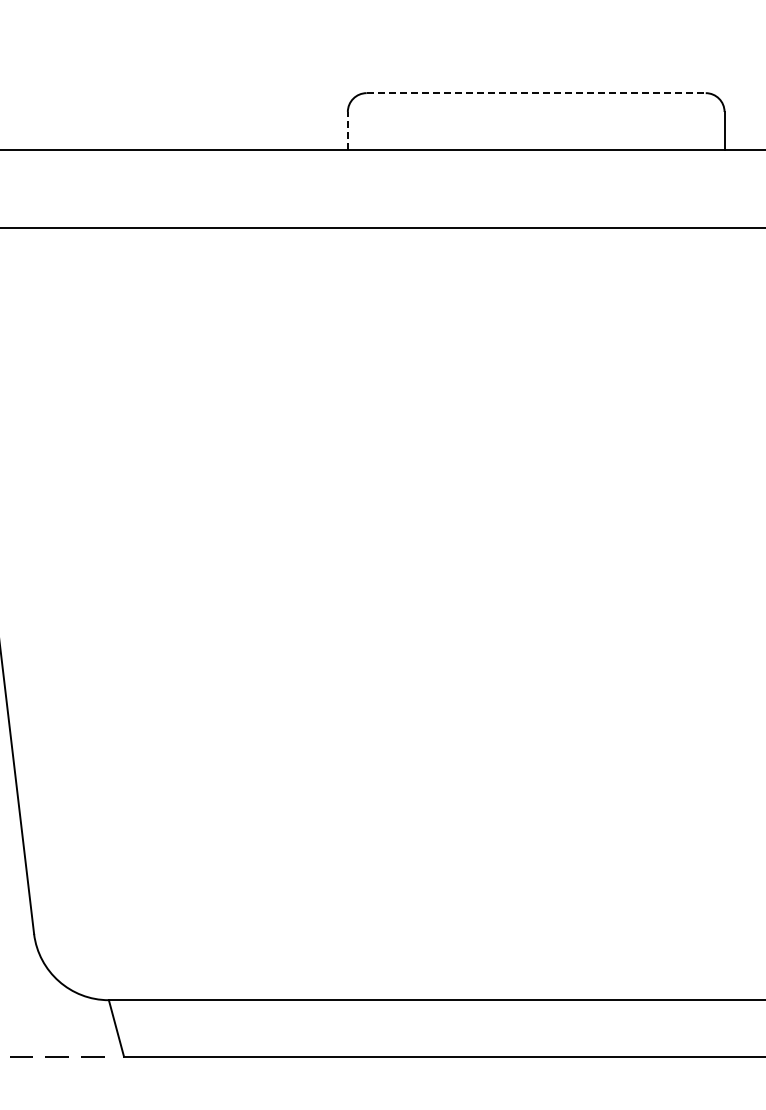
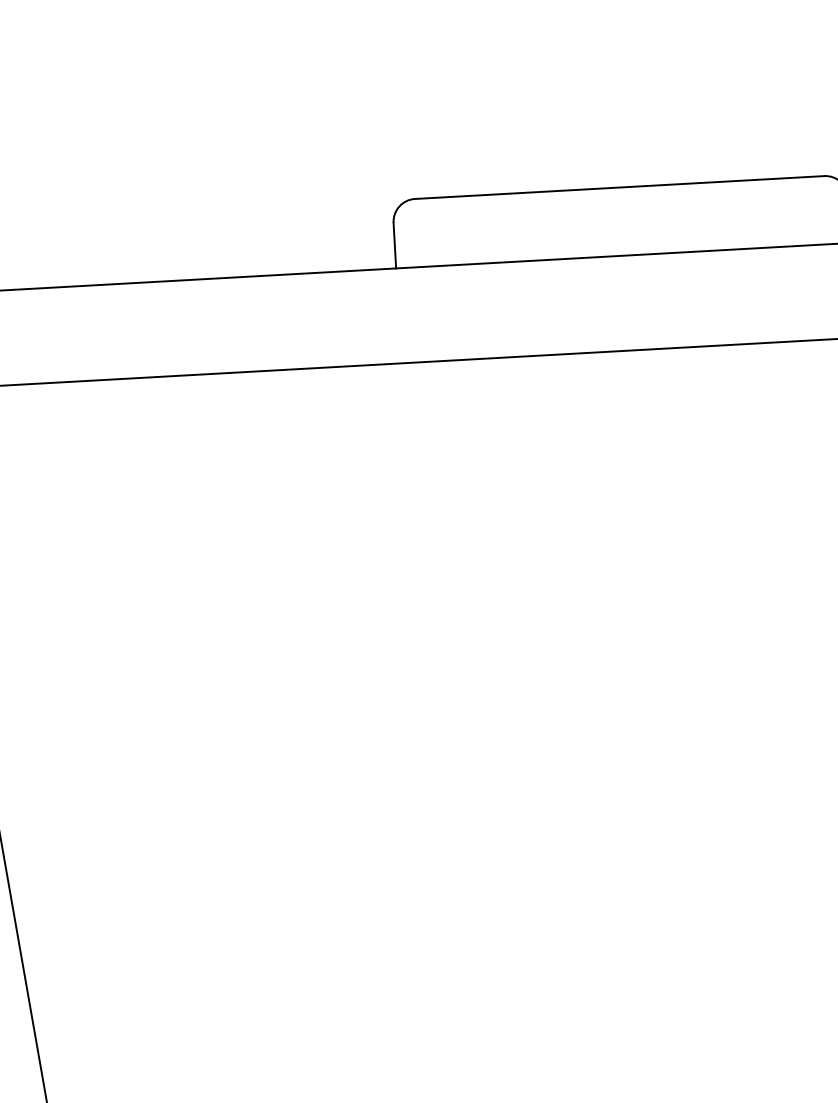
line: (536, 93) -> (620, 187), dashed -> solid
line: (347, 130) -> (394, 245), dashed -> solid

